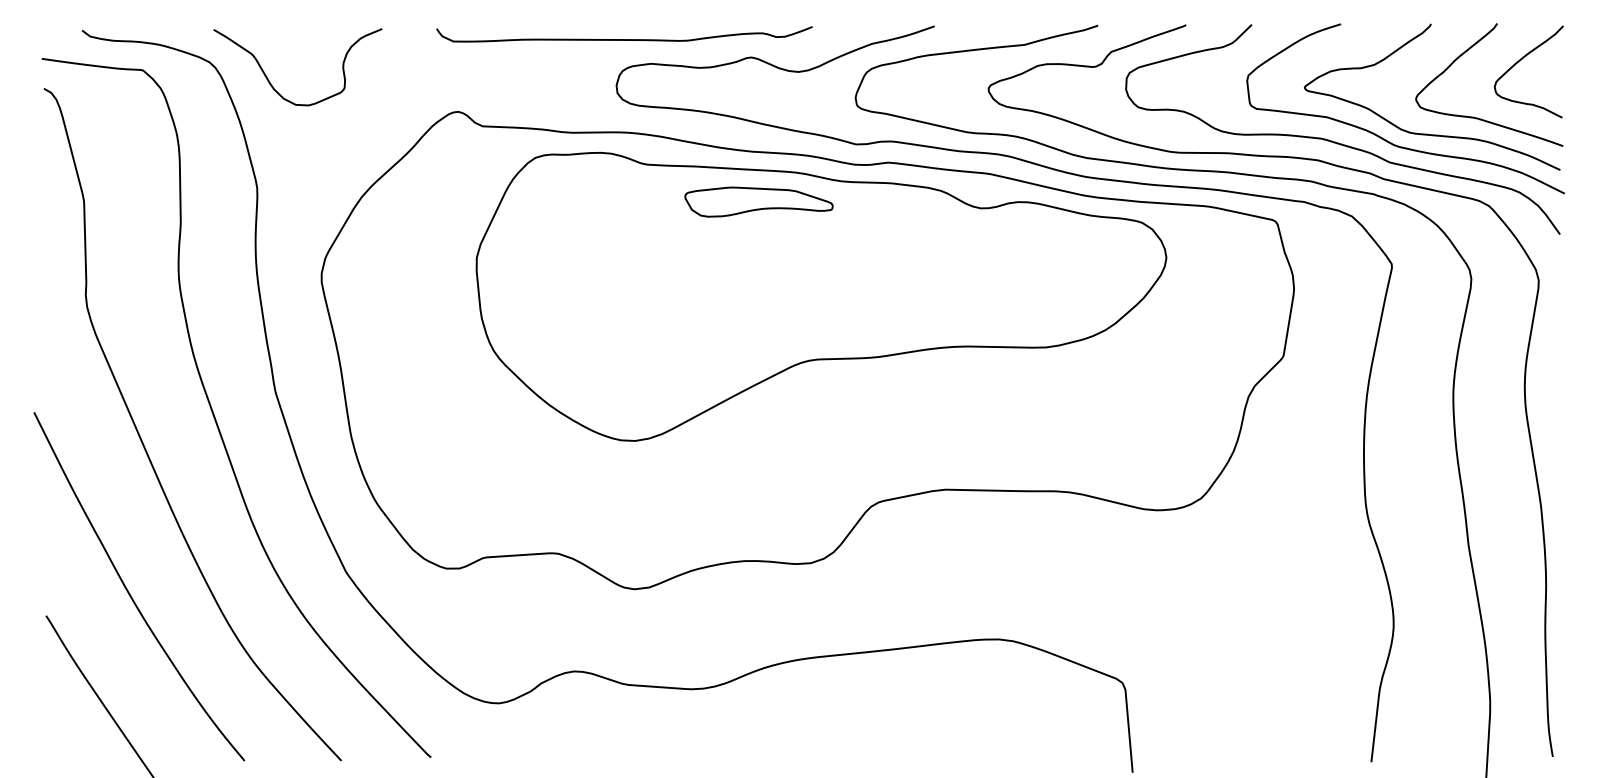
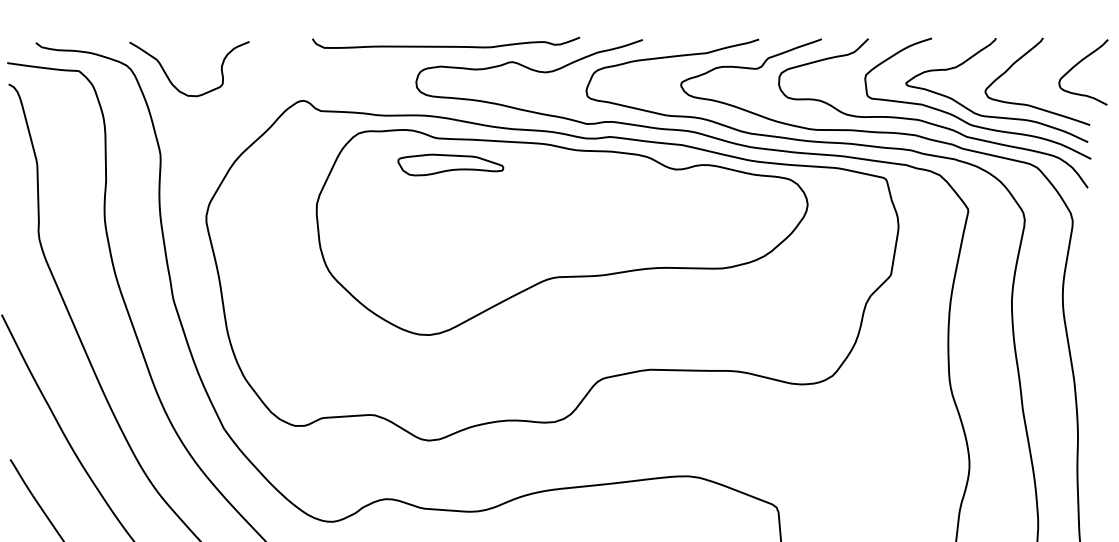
curve: (624, 39) -> (446, 46), moved
curve: (1520, 61) -> (1077, 64), moved
part: (758, 201) -> (450, 164), moved

